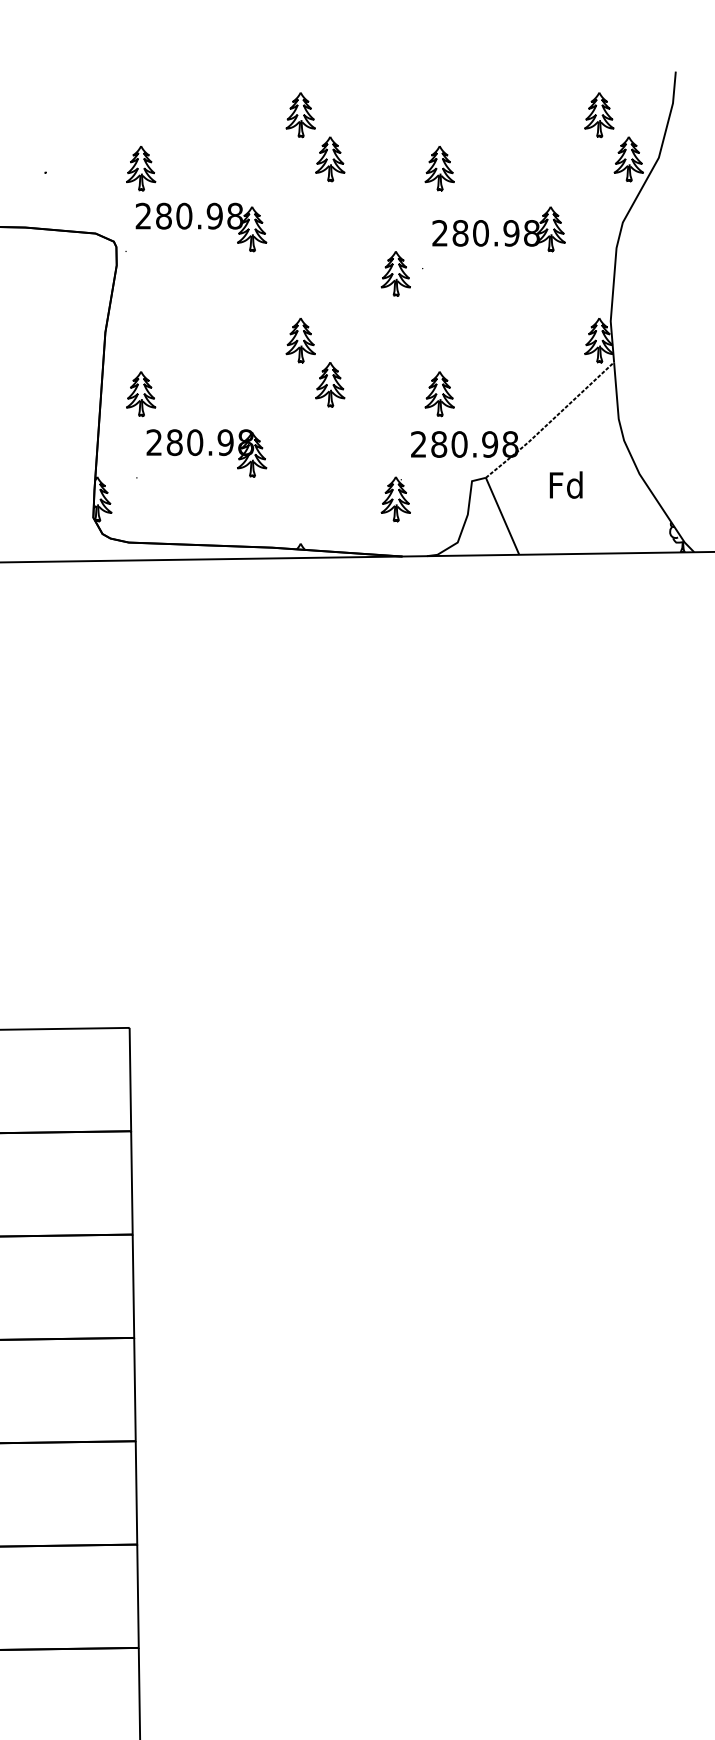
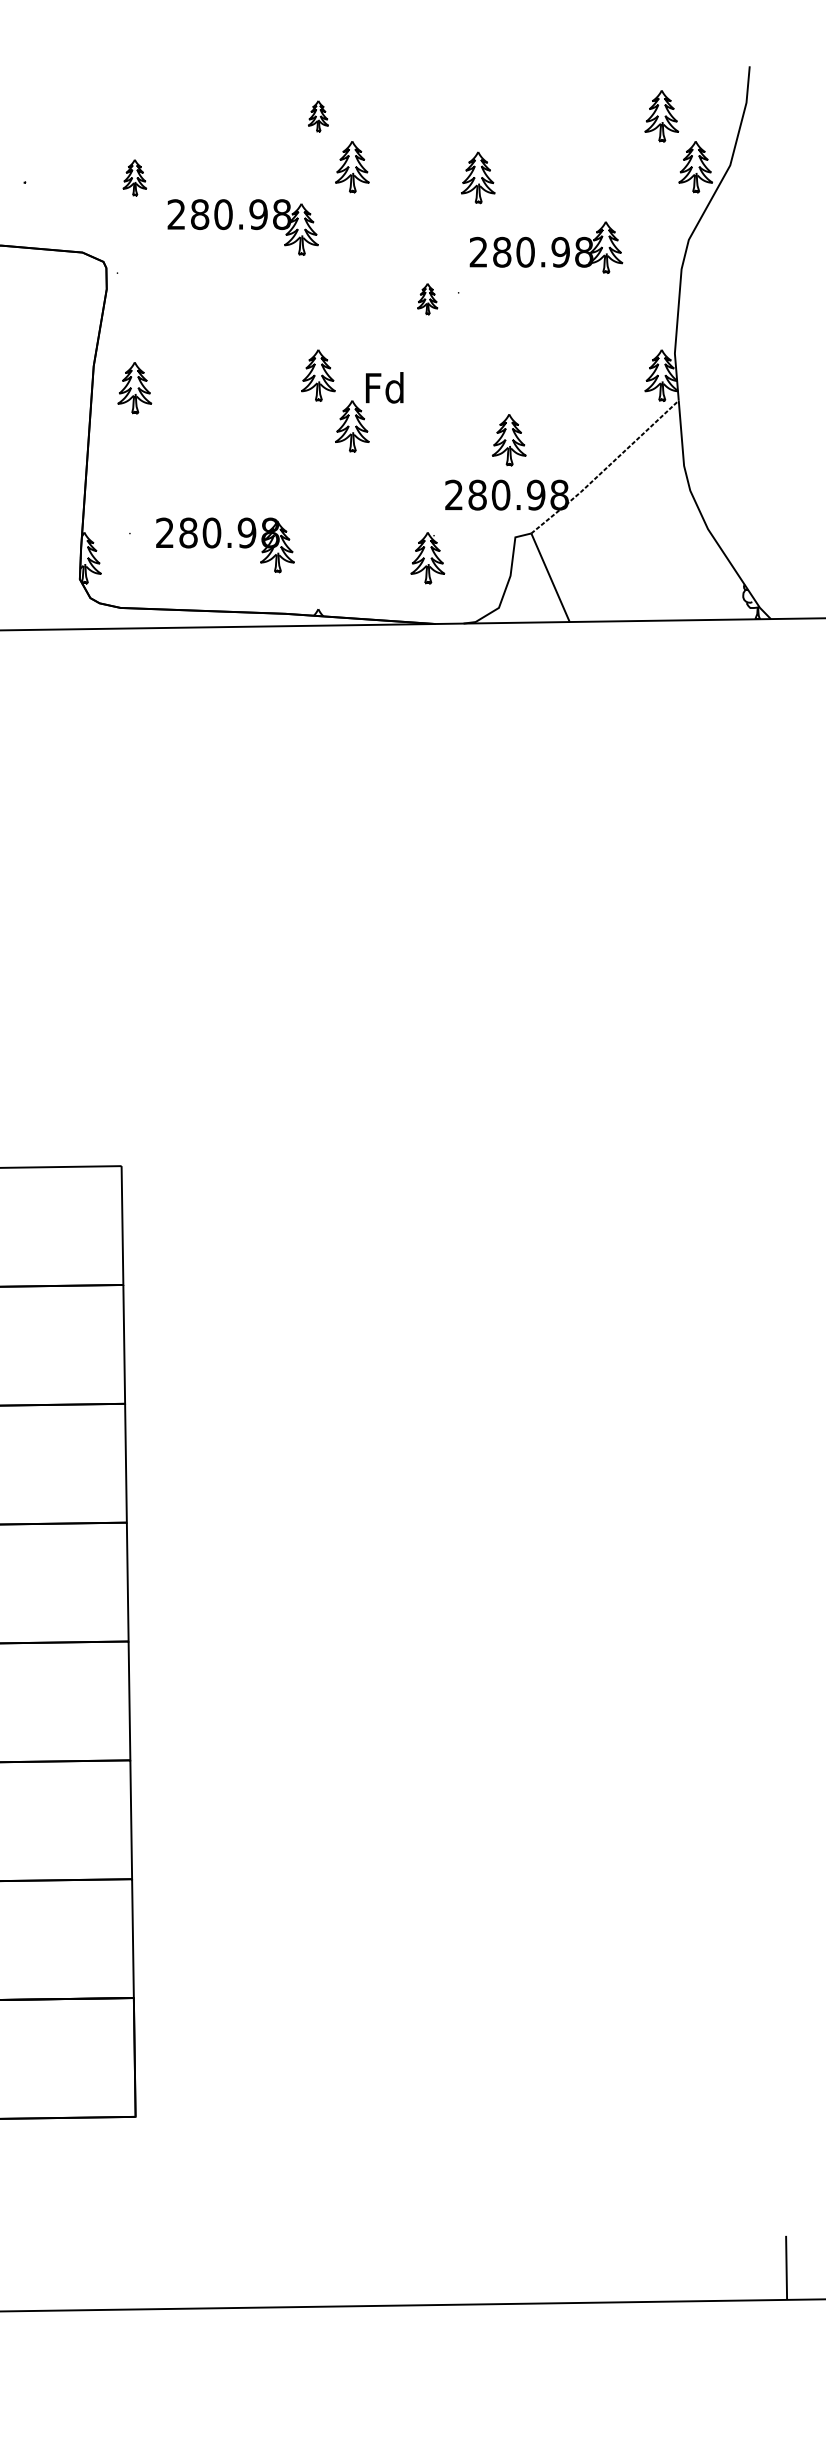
part: (300, 115) -> (318, 116), size x0.6
part: (140, 168) -> (134, 177), size x0.7
part: (200, 227) -> (242, 227), moved
part: (395, 274) -> (427, 299), size x0.6
part: (140, 394) -> (134, 388), moved
part: (439, 394) -> (508, 440), moved
part: (206, 453) -> (225, 545), moved
text: (566, 484) -> (384, 387), moved

